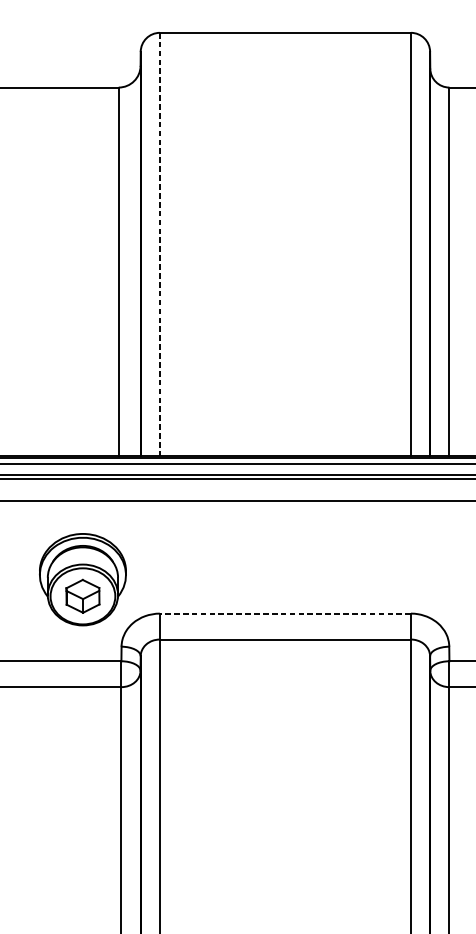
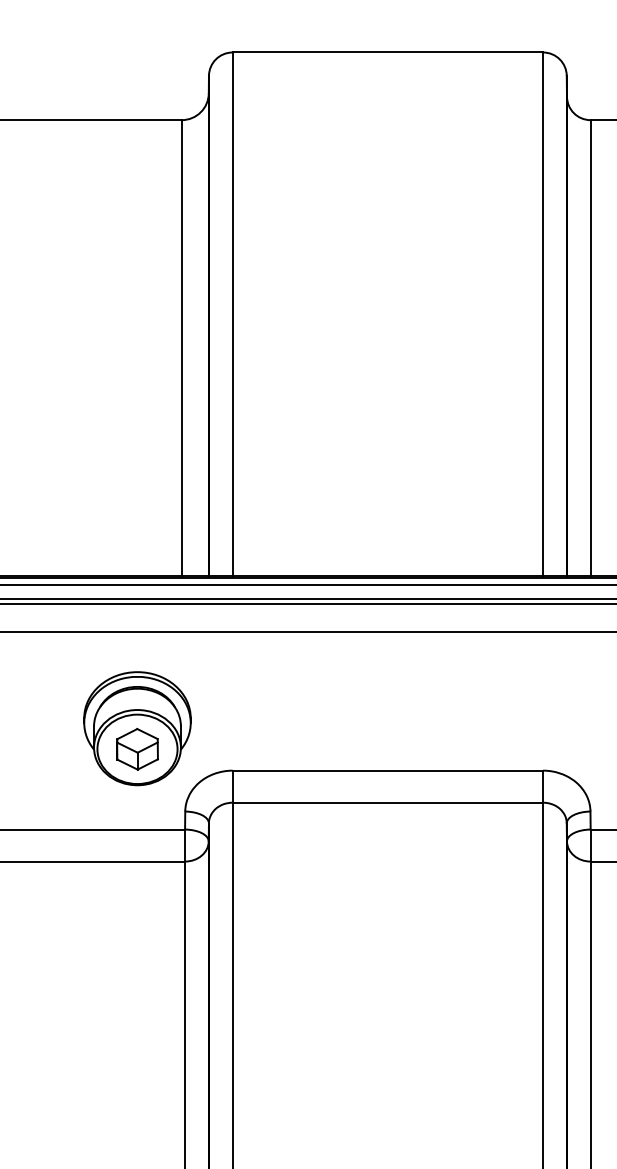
line: (159, 244) -> (232, 314), dashed -> solid
line: (285, 613) -> (387, 770), dashed -> solid

